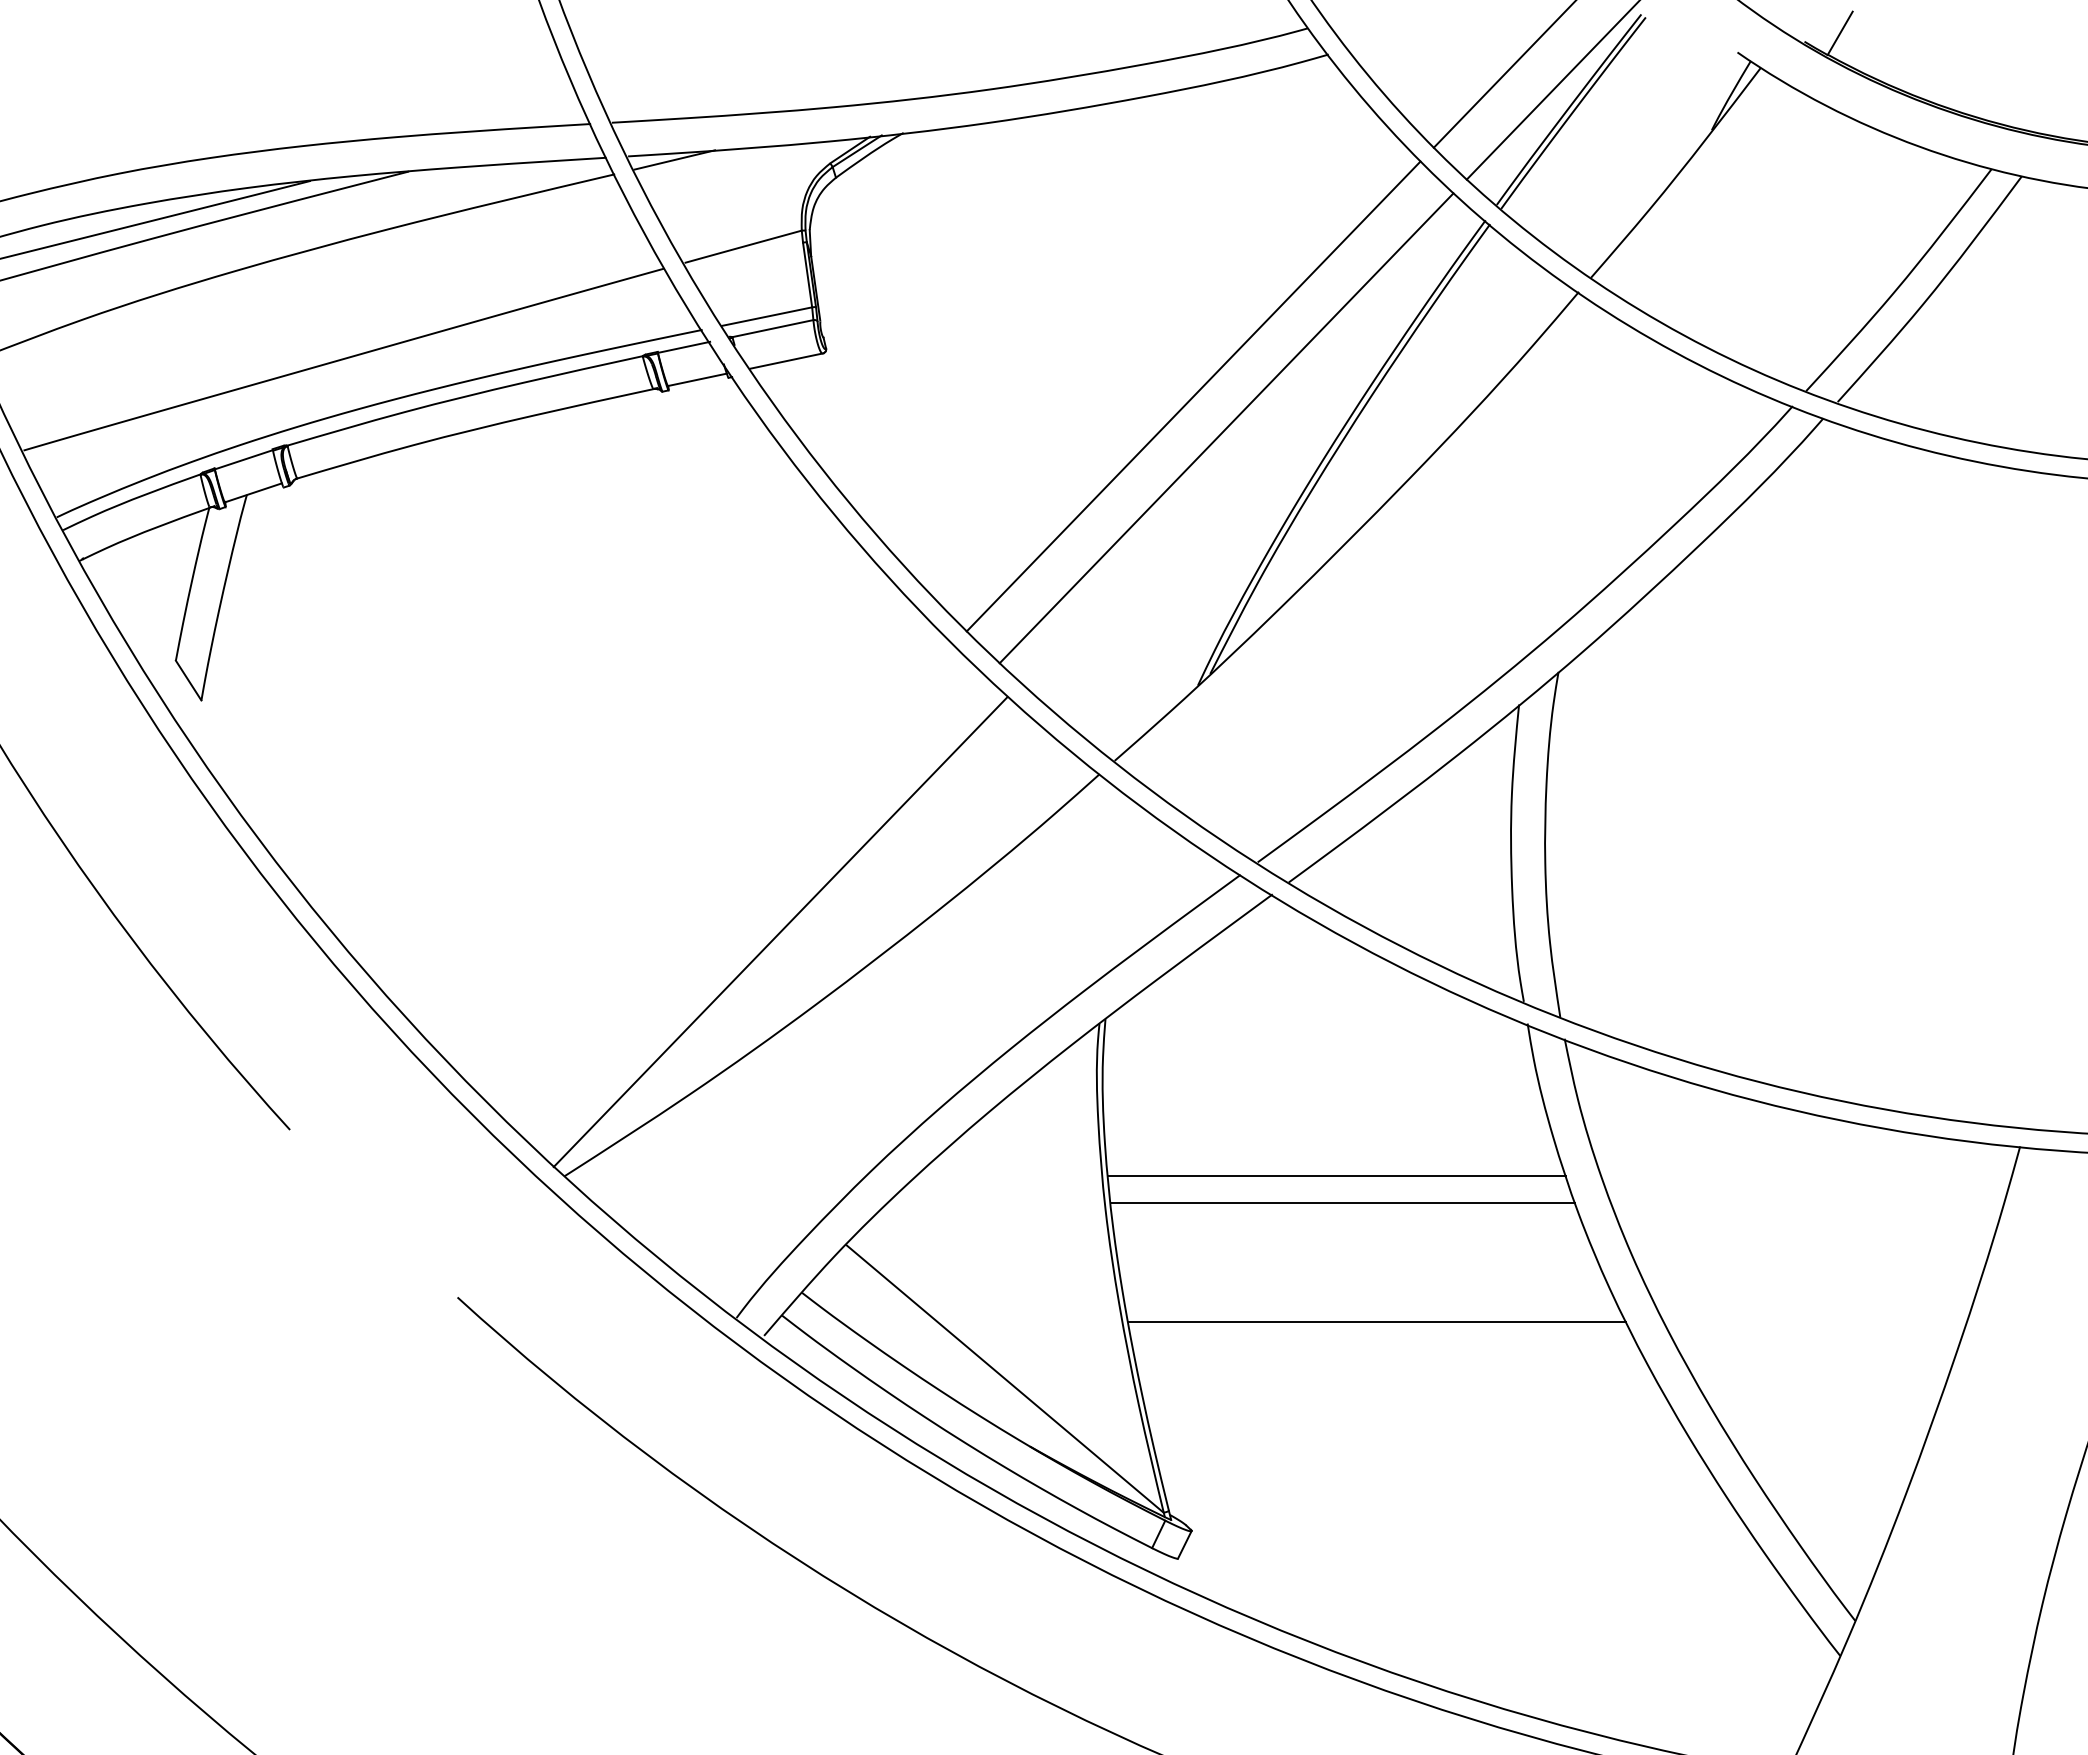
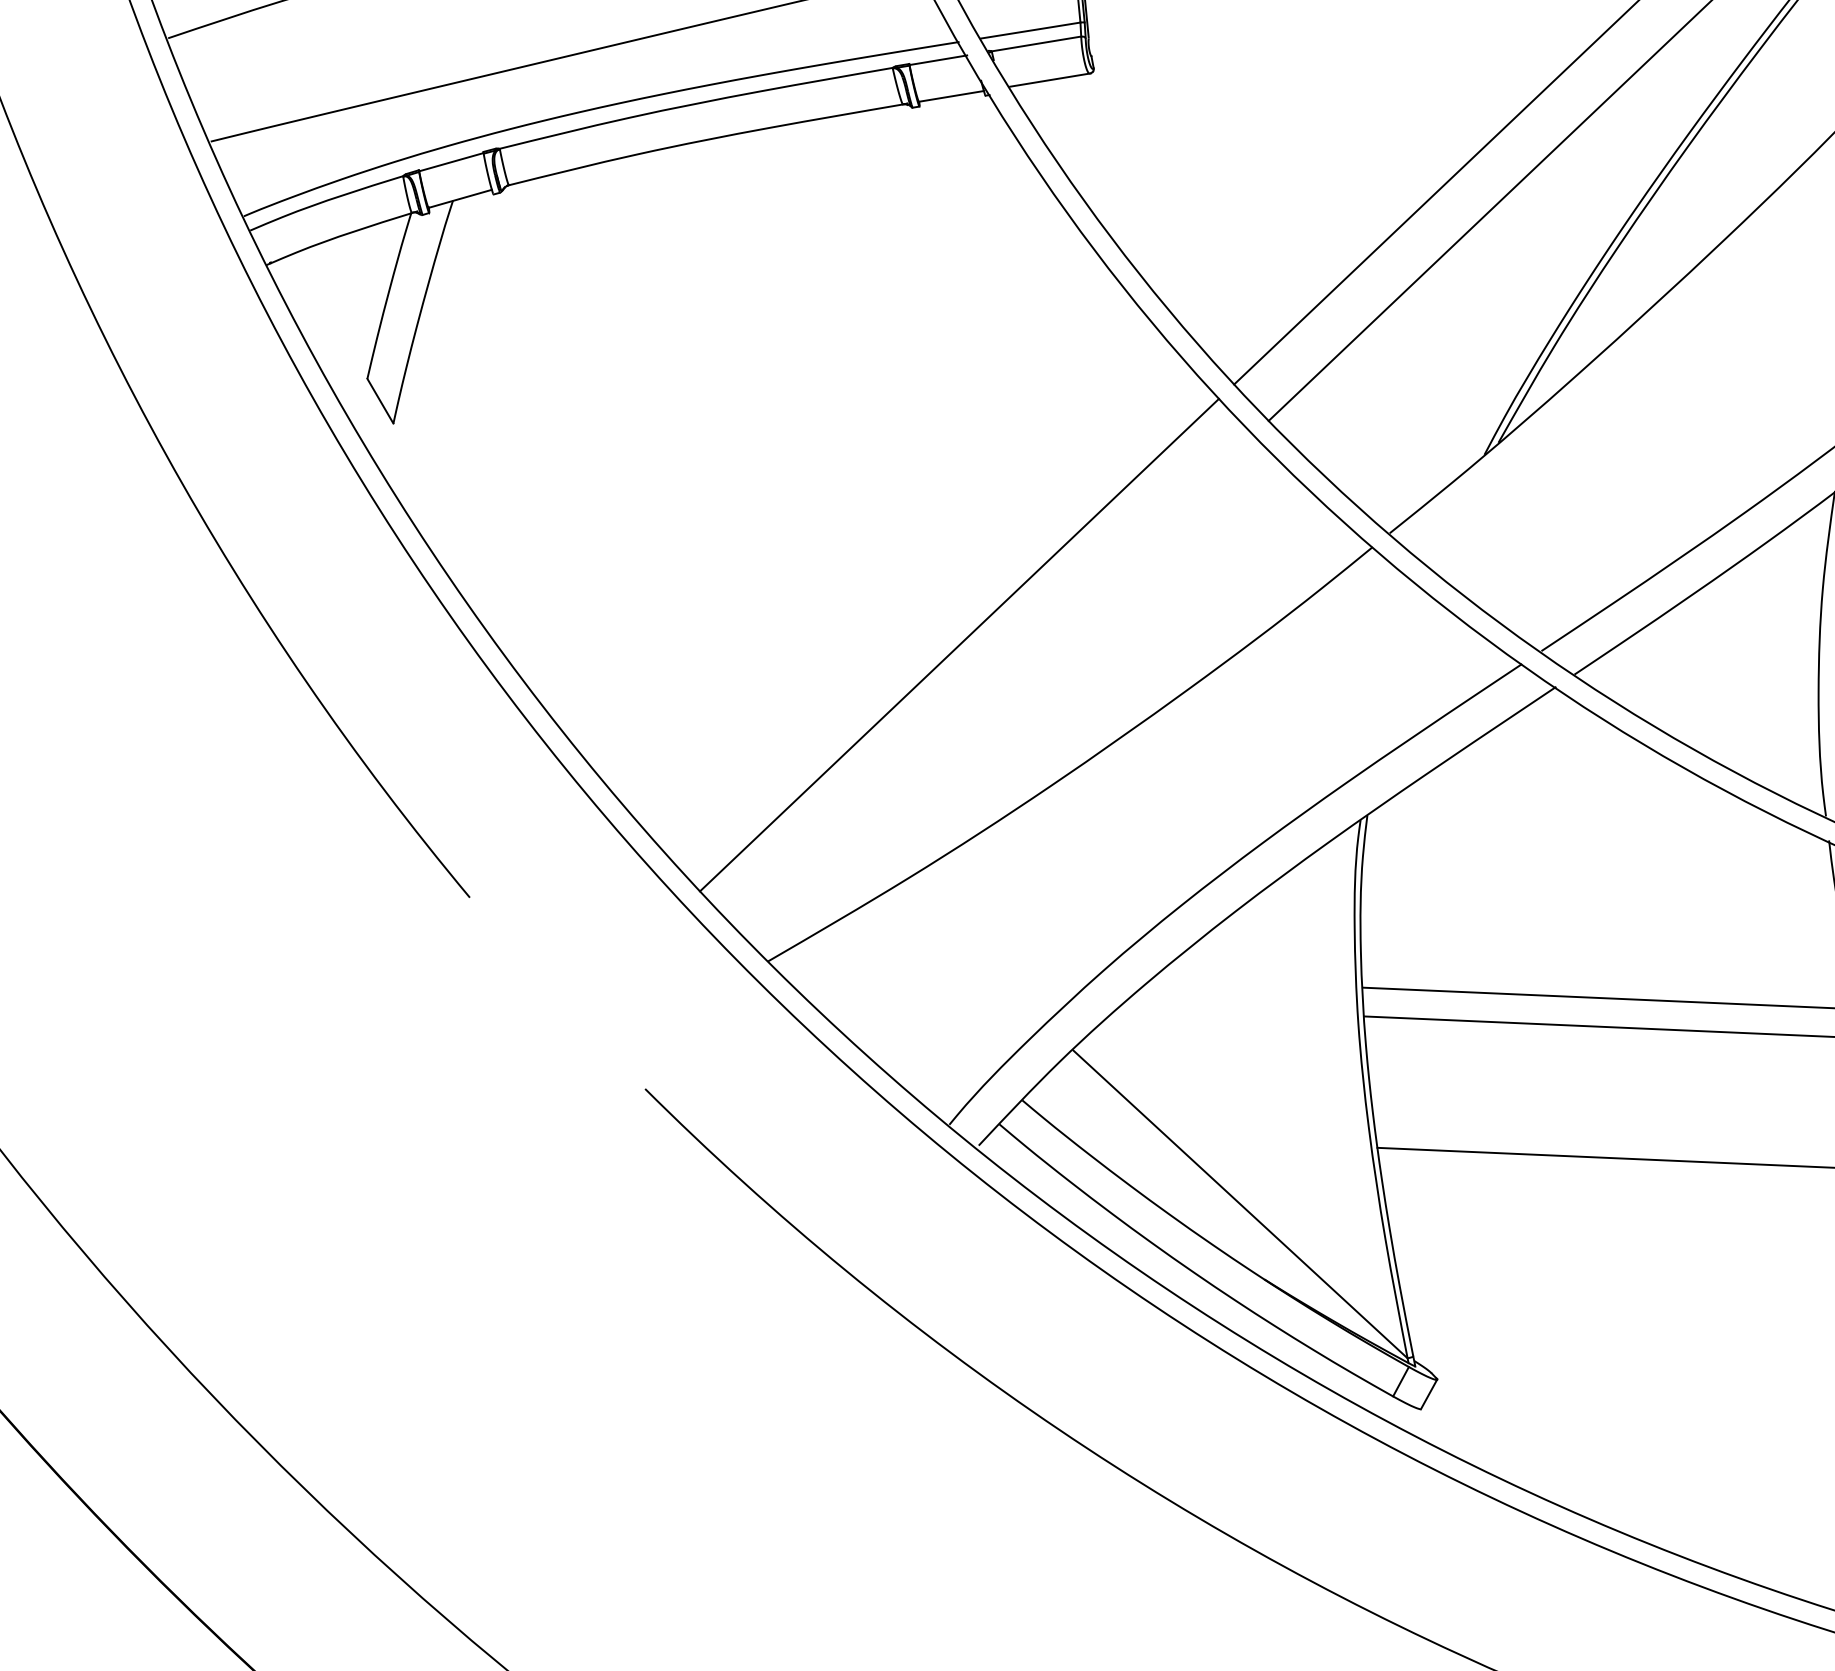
line: (780, 932) -> (959, 645), moved

